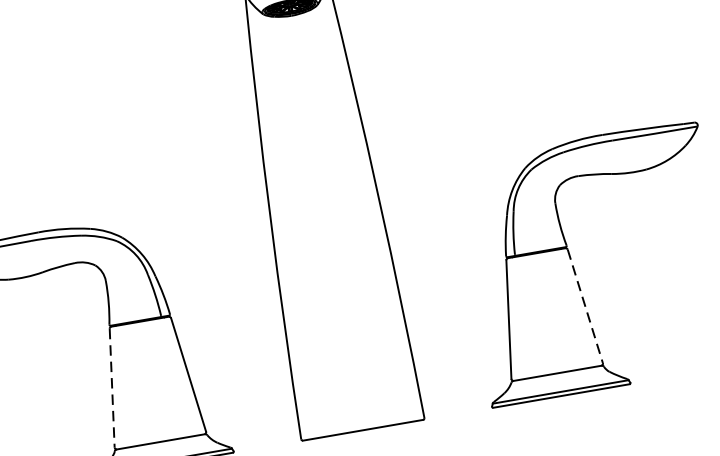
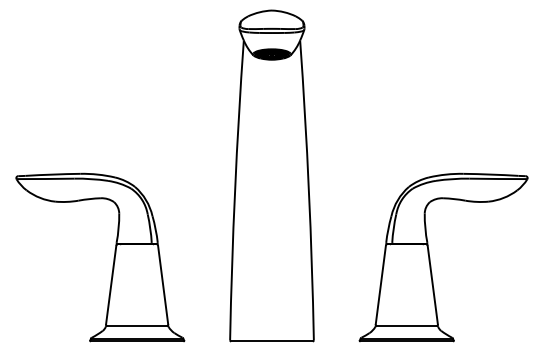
line: (585, 307) -> (432, 285), dashed -> solid
line: (112, 388) -> (111, 285), dashed -> solid

